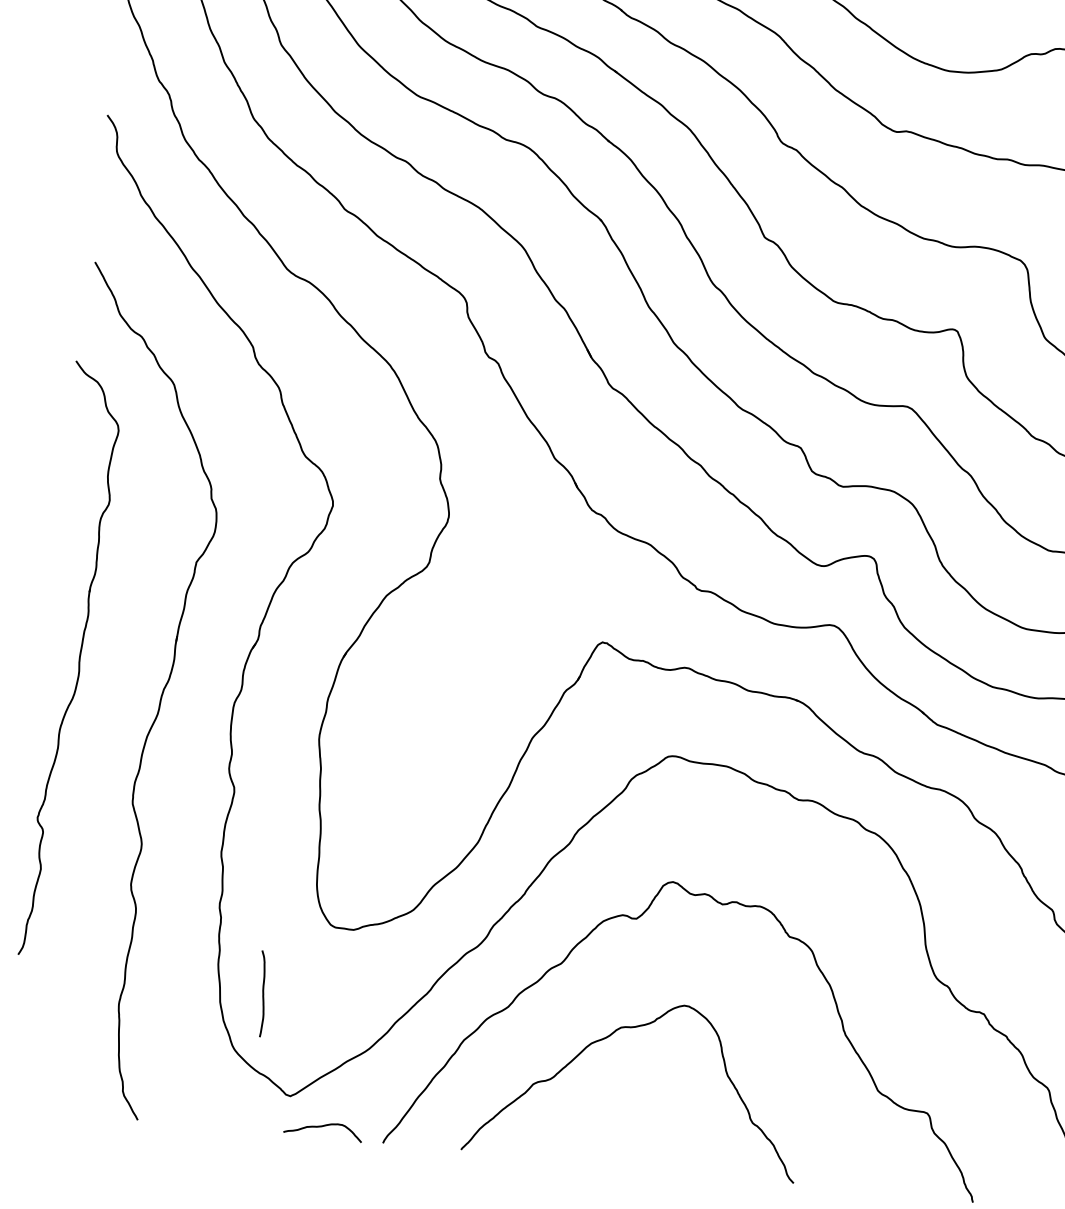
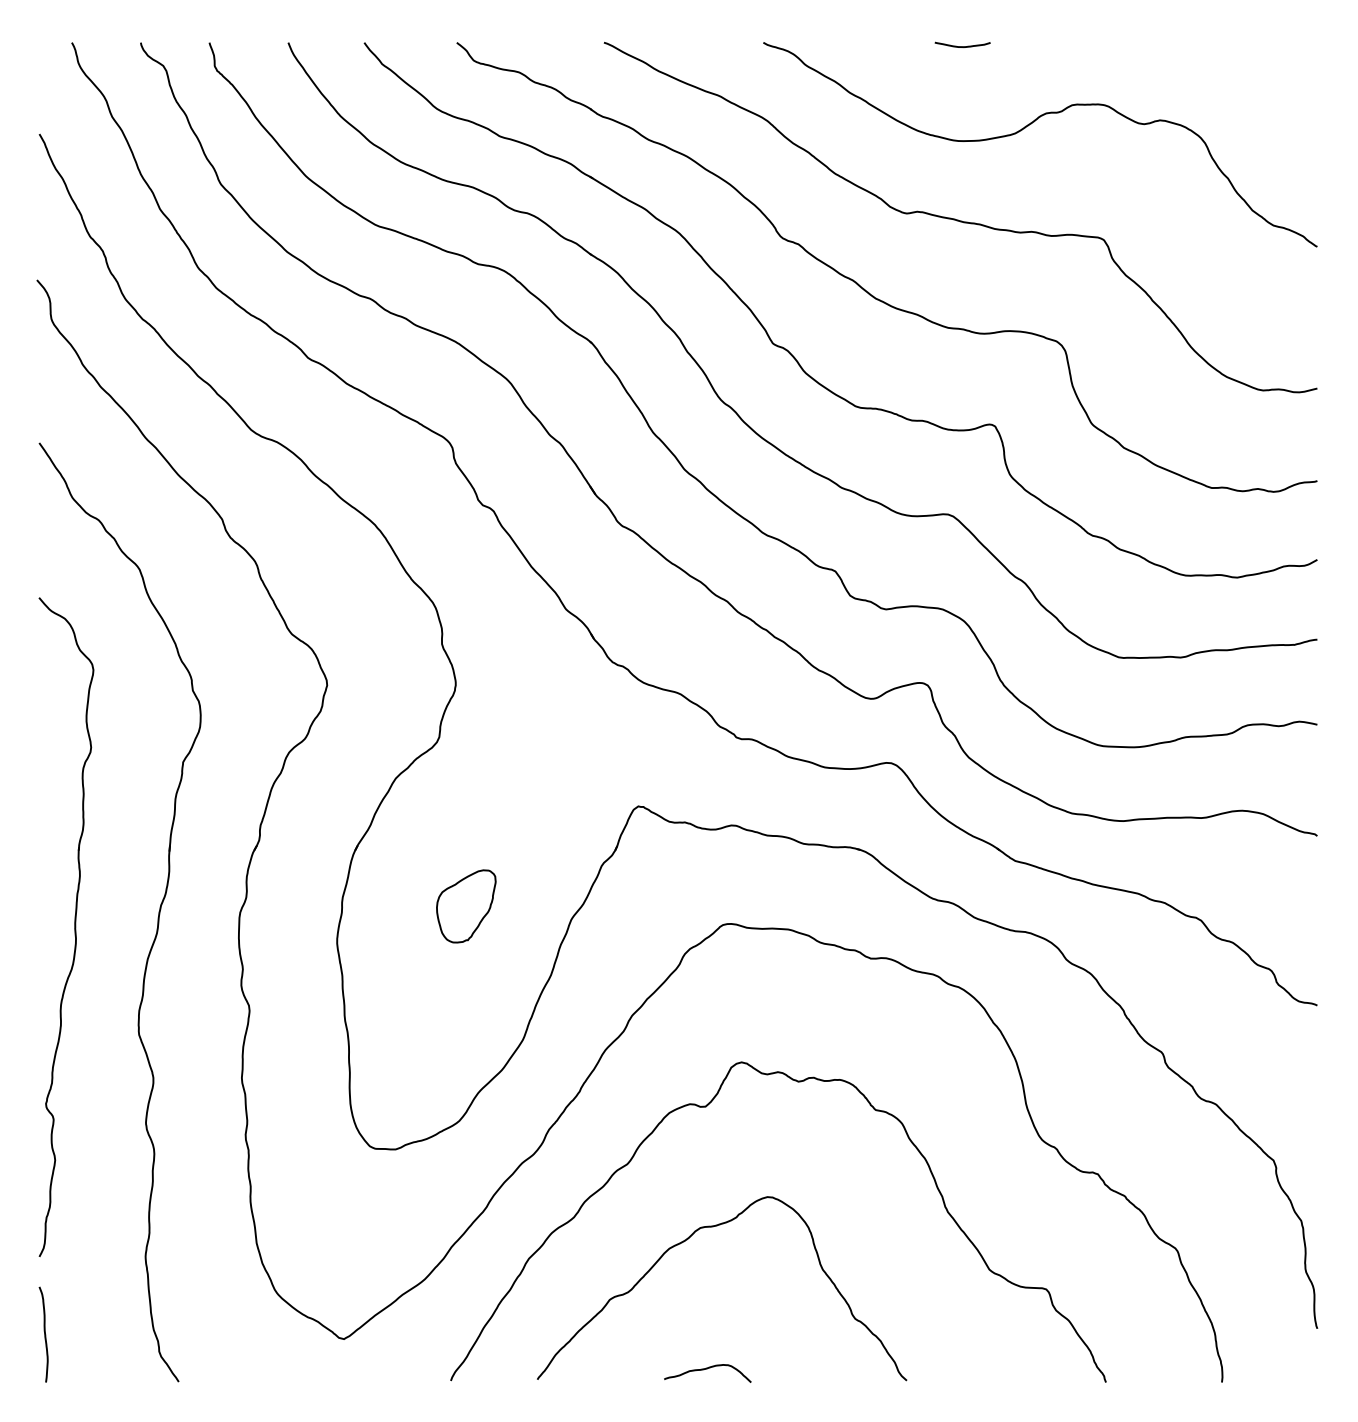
part: (78, 660) -> (74, 926), moved
part: (438, 717) -> (466, 906), added
curve: (262, 993) -> (44, 1334), moved
curve: (323, 1127) -> (707, 1369), moved

